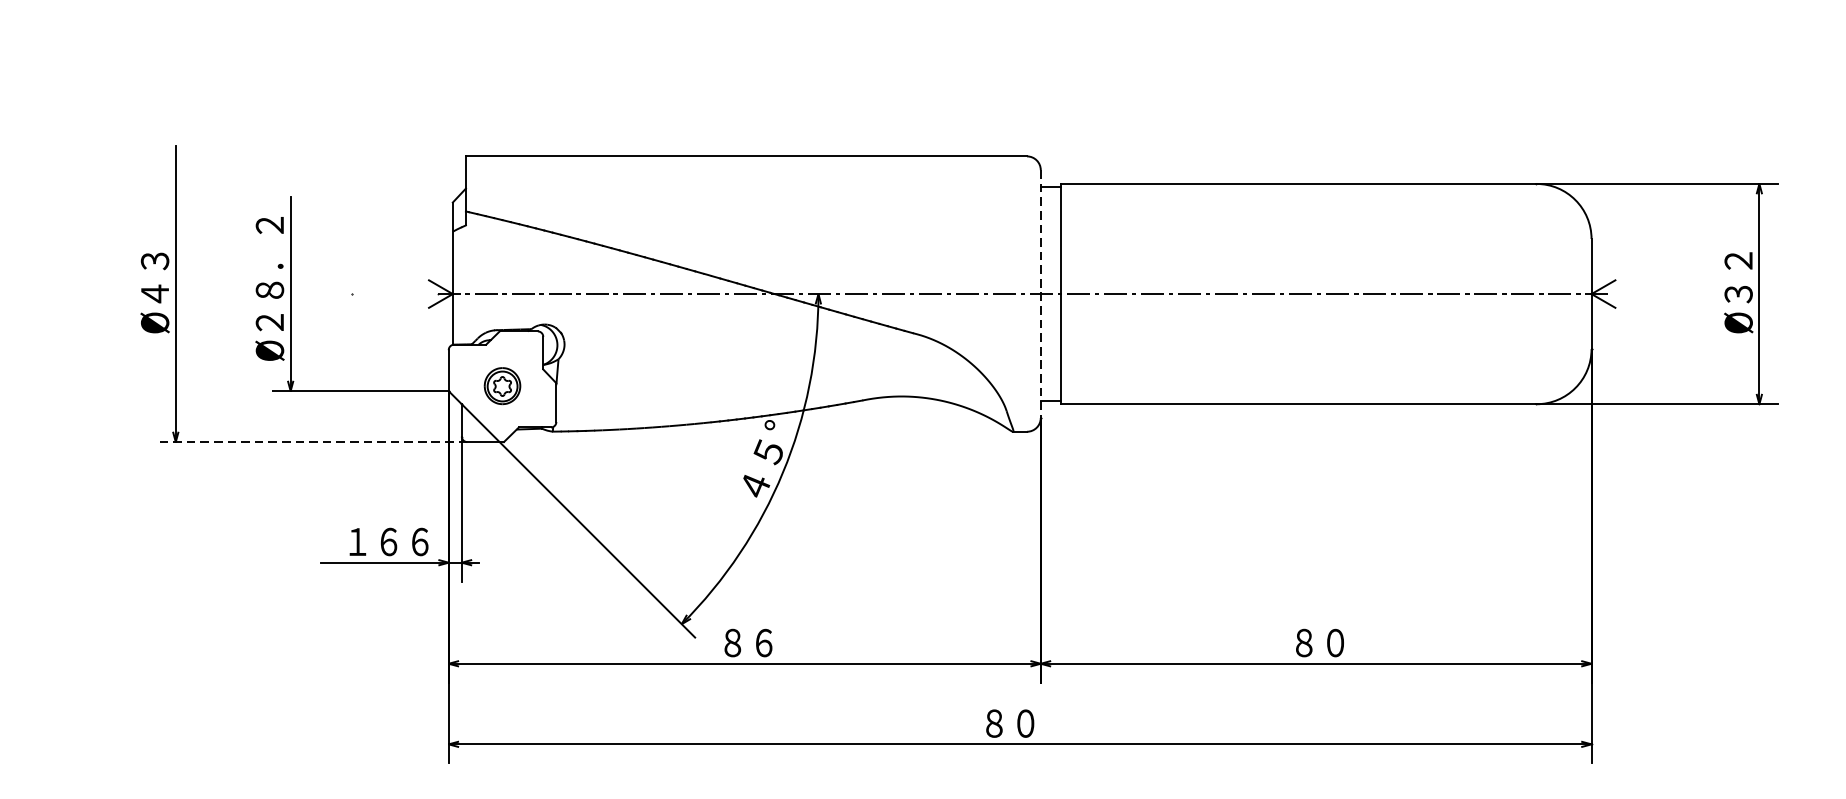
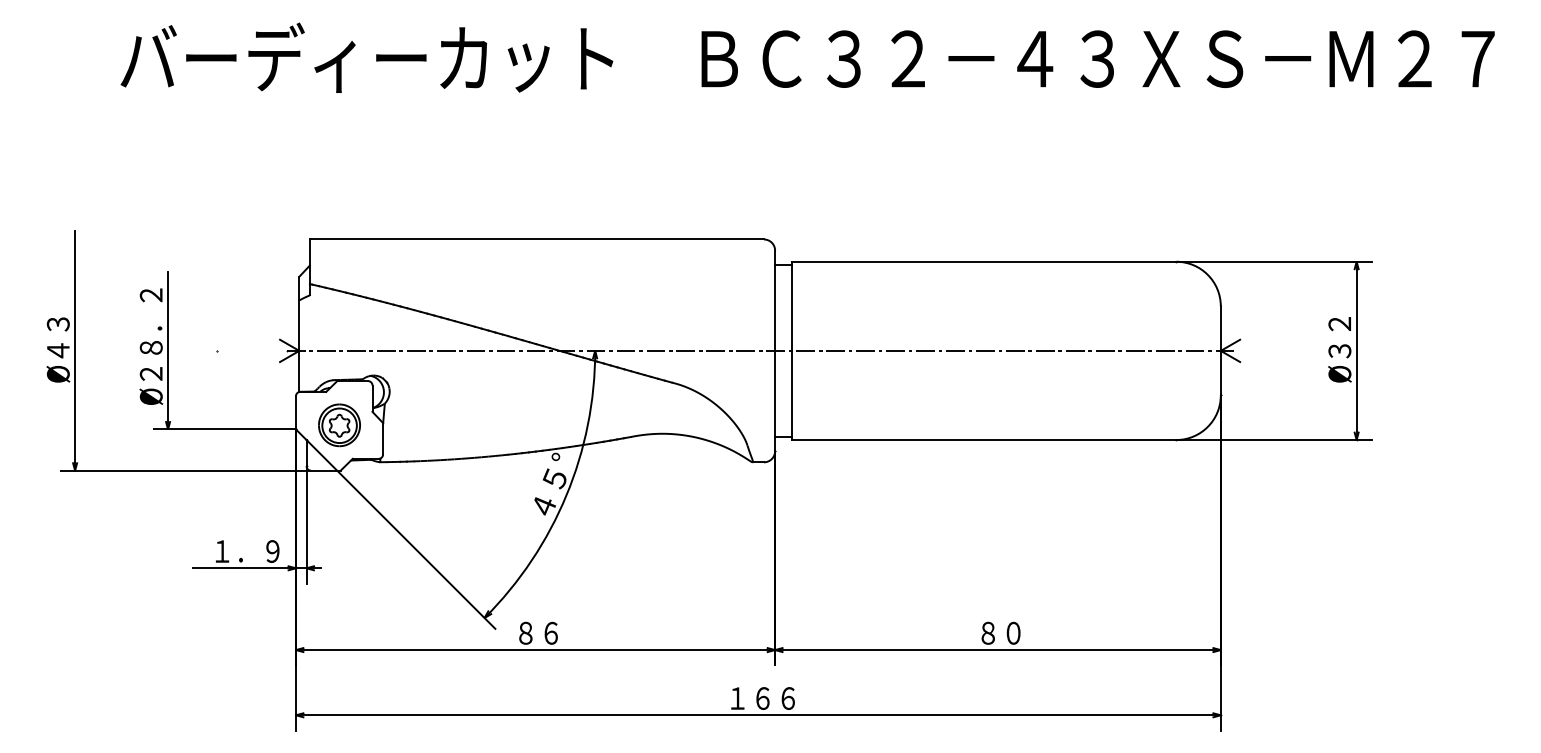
line: (1041, 294) -> (775, 351), dashed -> solid
part: (502, 386) -> (339, 425), size x1.43
line: (310, 441) -> (184, 470), dashed -> solid
text: (403, 541) -> (259, 551), １６６ -> １．９
text: (1025, 723) -> (762, 698), ８０ -> １６６

